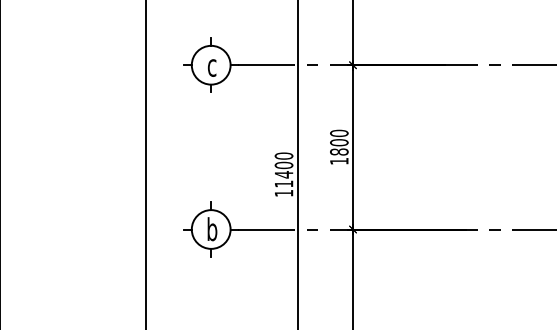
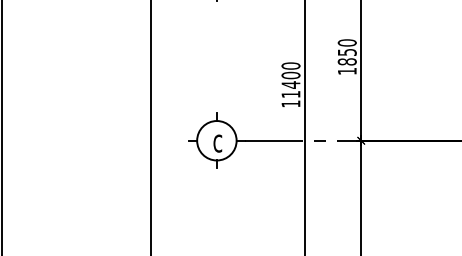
text: (339, 142) -> (347, 52), 1800 -> 1850
text: (212, 229) -> (218, 140), b -> c

